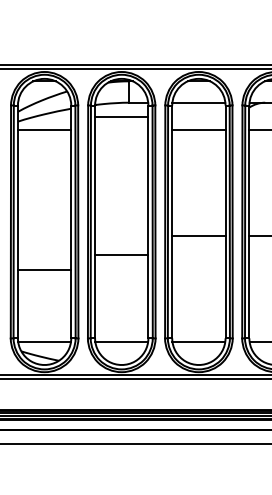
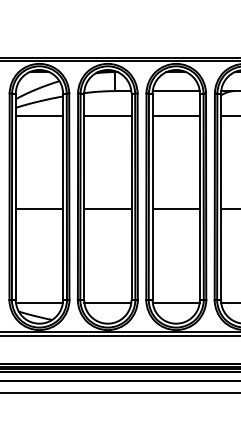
line: (121, 116) -> (107, 115), moved
line: (121, 255) -> (107, 209), moved
line: (44, 270) -> (39, 209), moved

